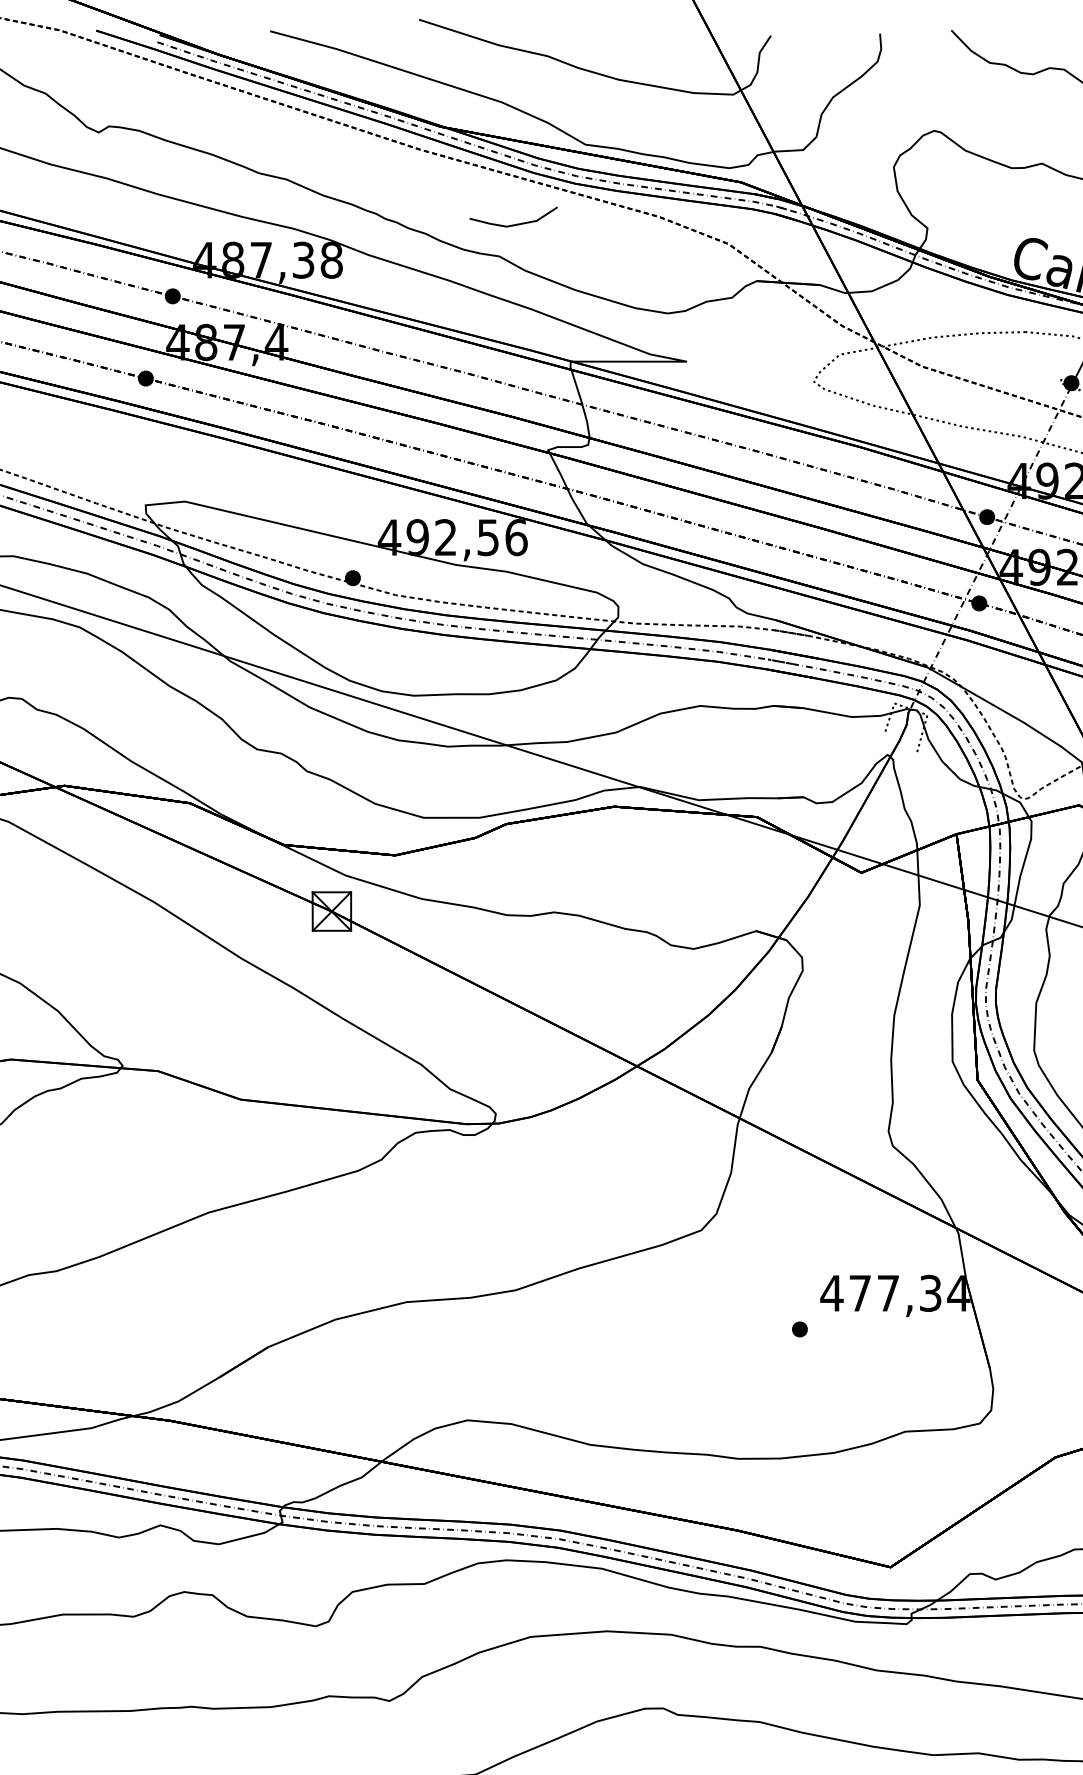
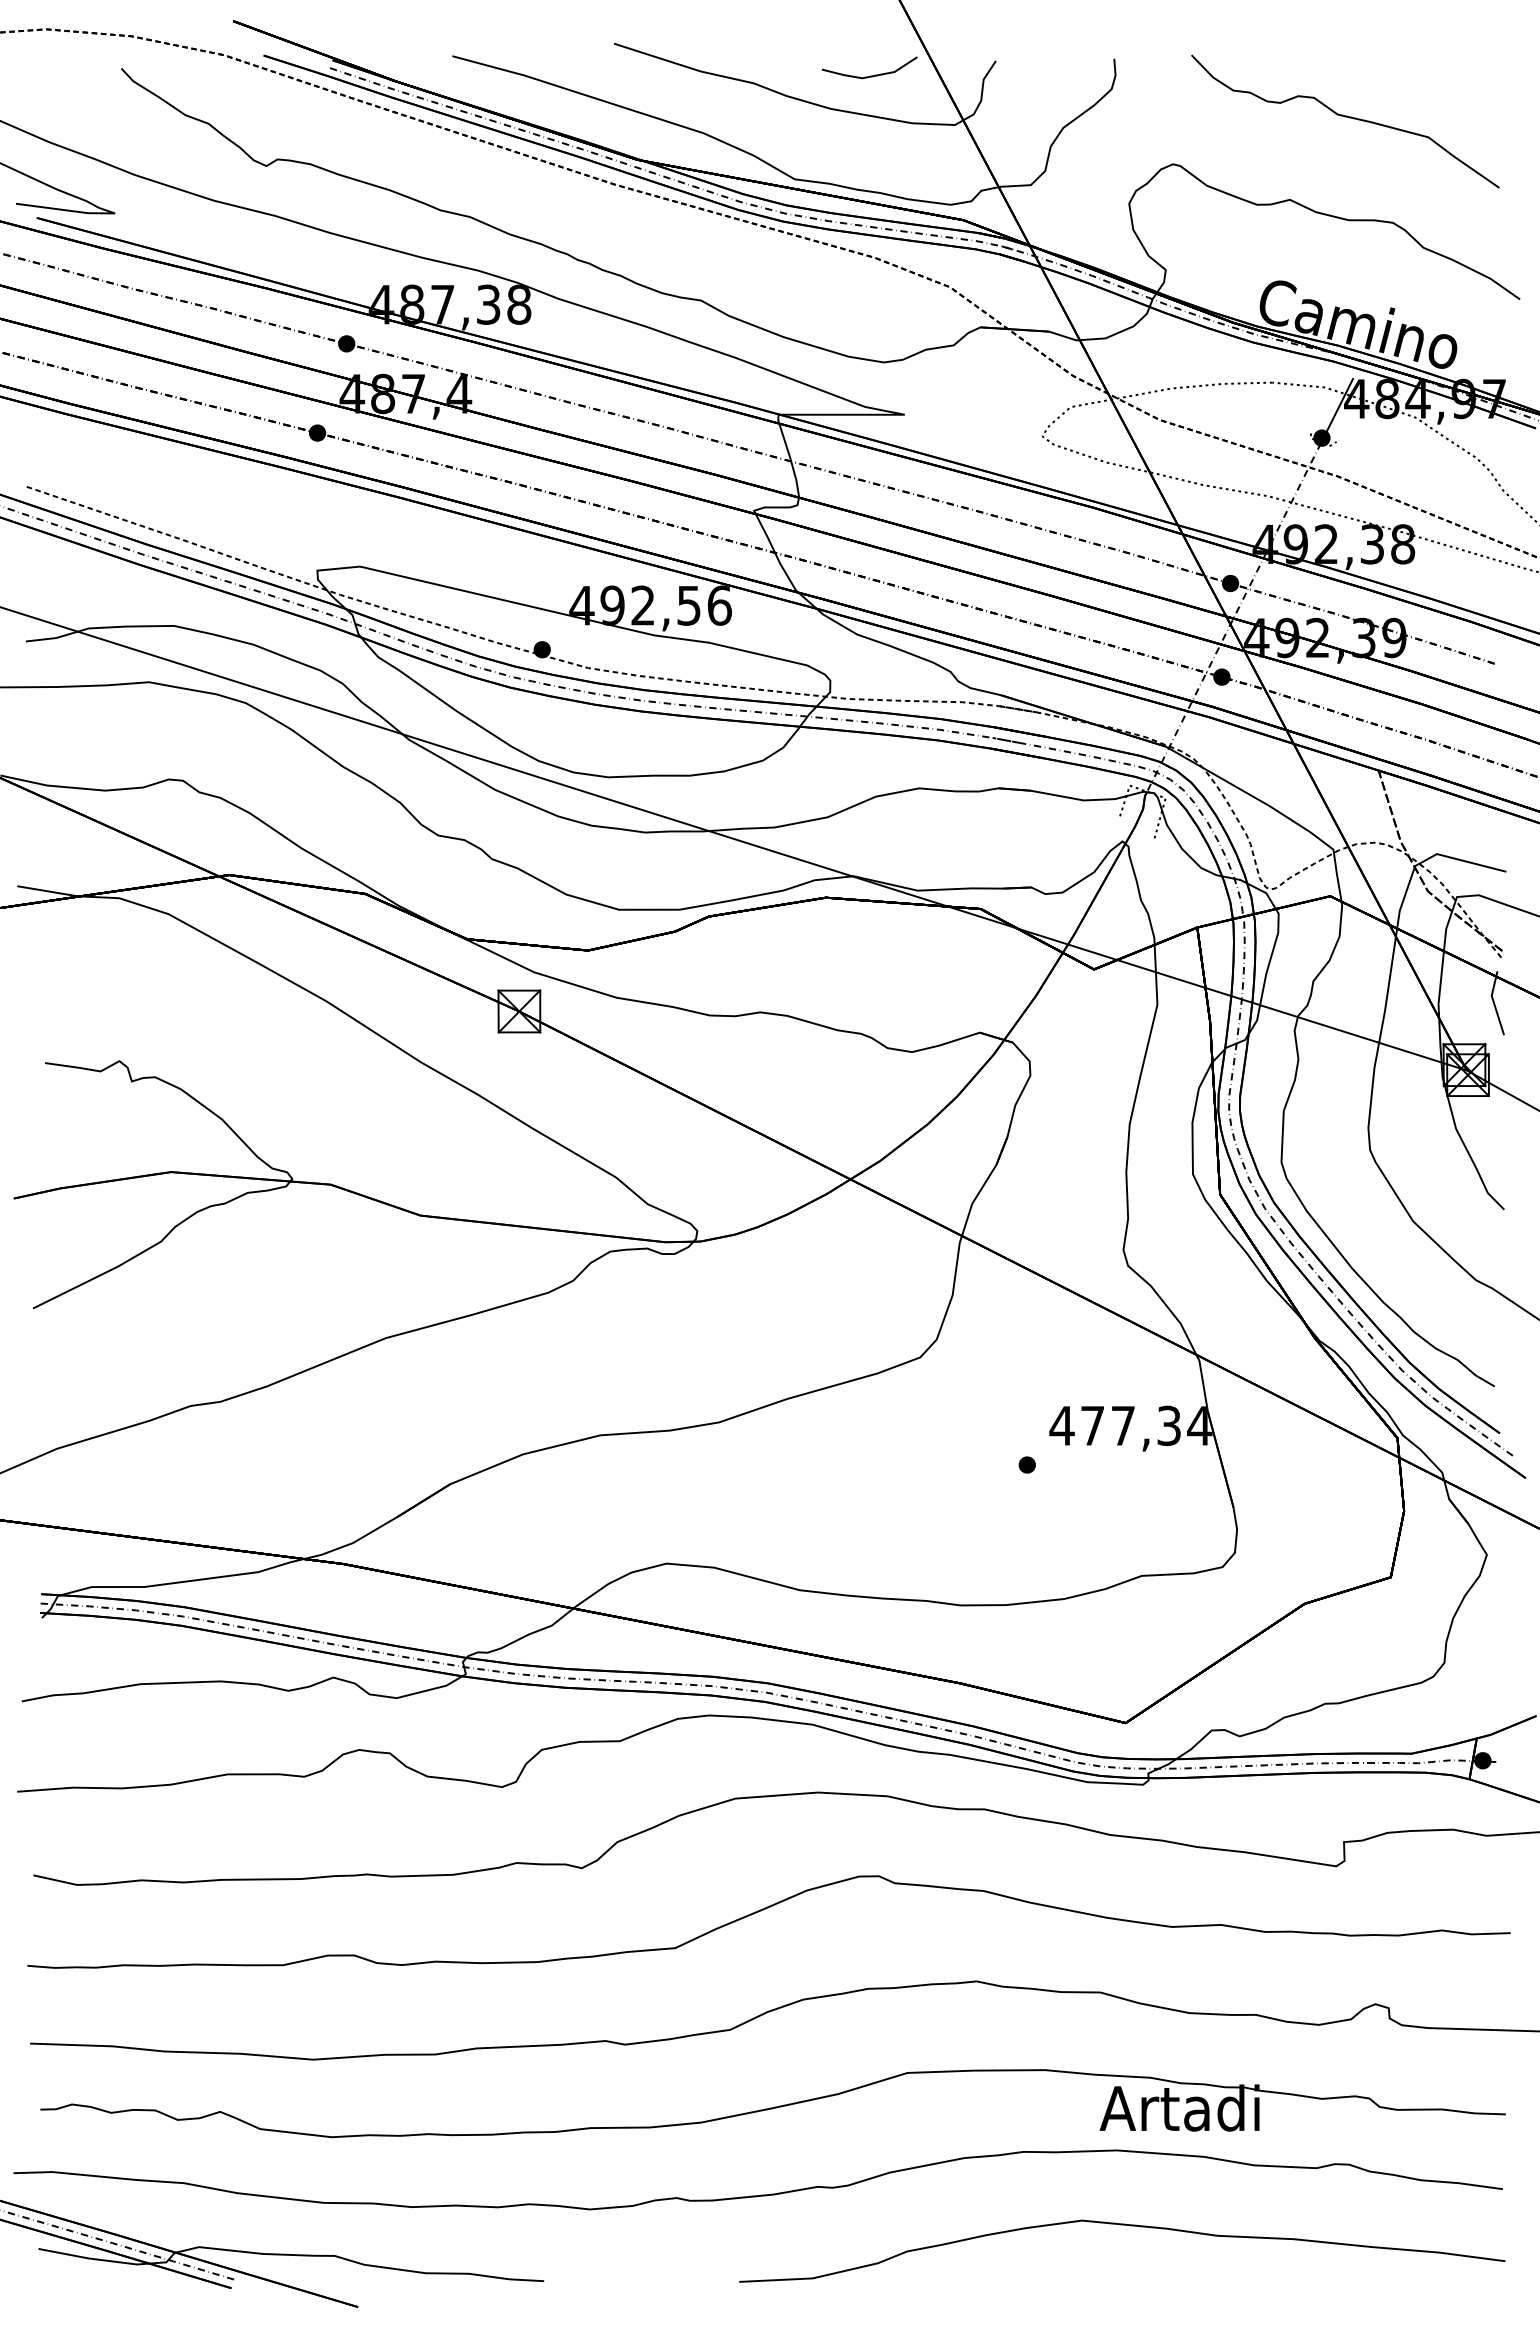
line: (514, 224) -> (870, 75), moved

